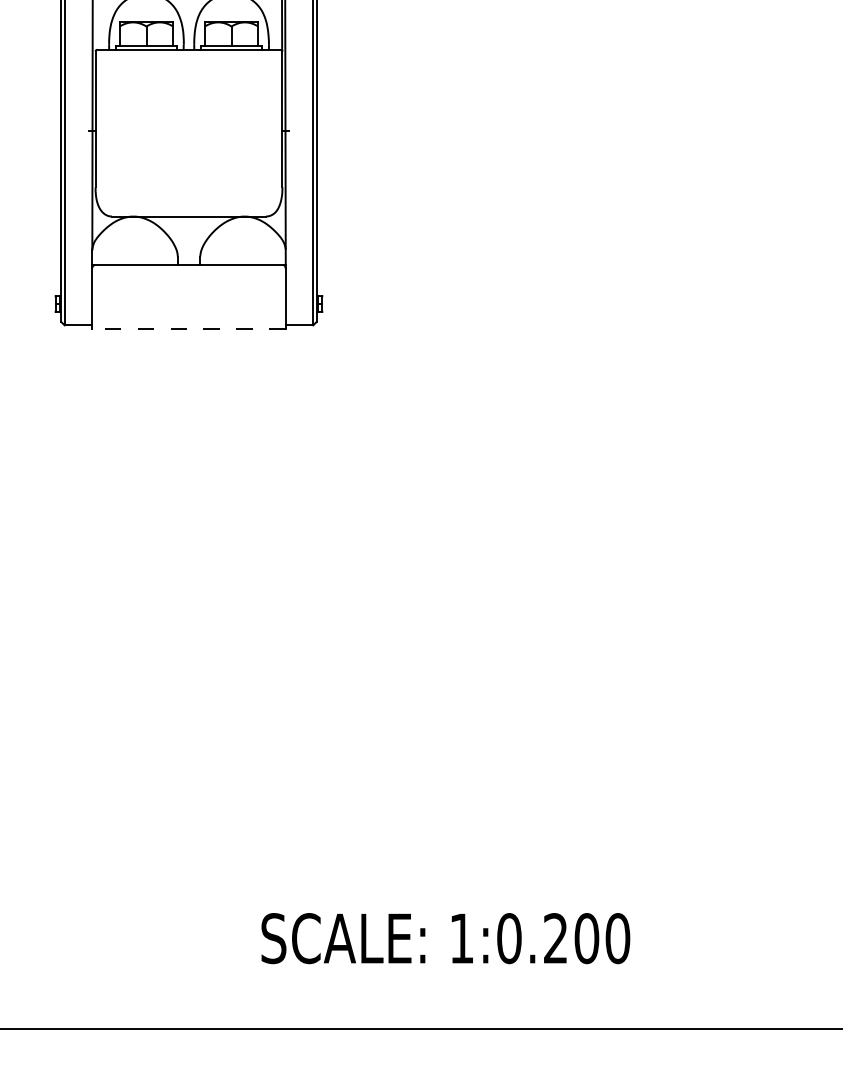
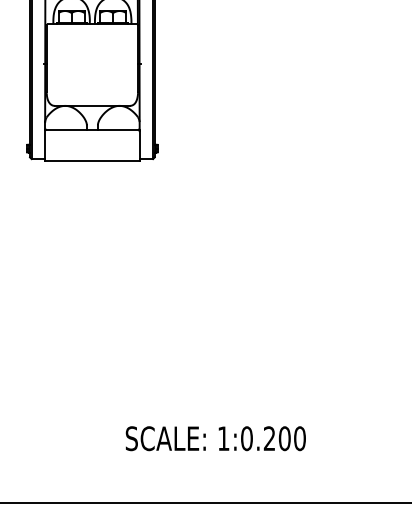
line: (187, 328) -> (91, 160), dashed -> solid
text: (445, 938) -> (215, 438), moved

